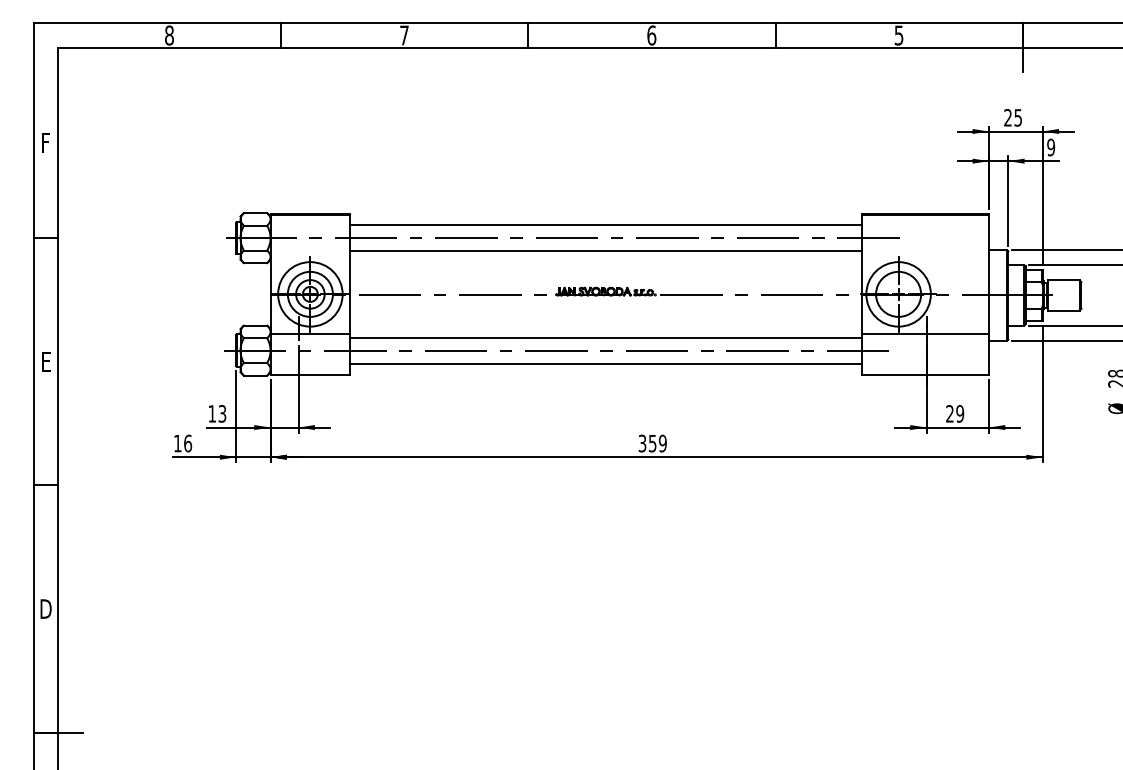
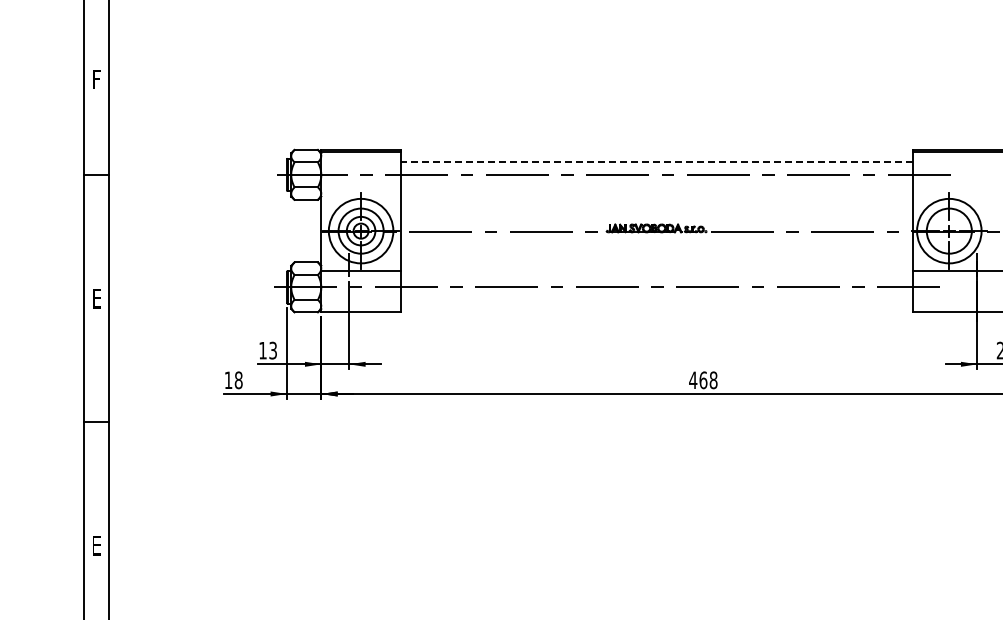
line: (606, 225) -> (657, 162), solid -> dashed
line: (606, 251) -> (657, 188), removed
line: (606, 337) -> (657, 274), removed
line: (606, 363) -> (657, 300), removed
text: (188, 443) -> (239, 380), 16 -> 18
text: (652, 443) -> (703, 380), 359 -> 468
text: (45, 608) -> (96, 545), D -> E

